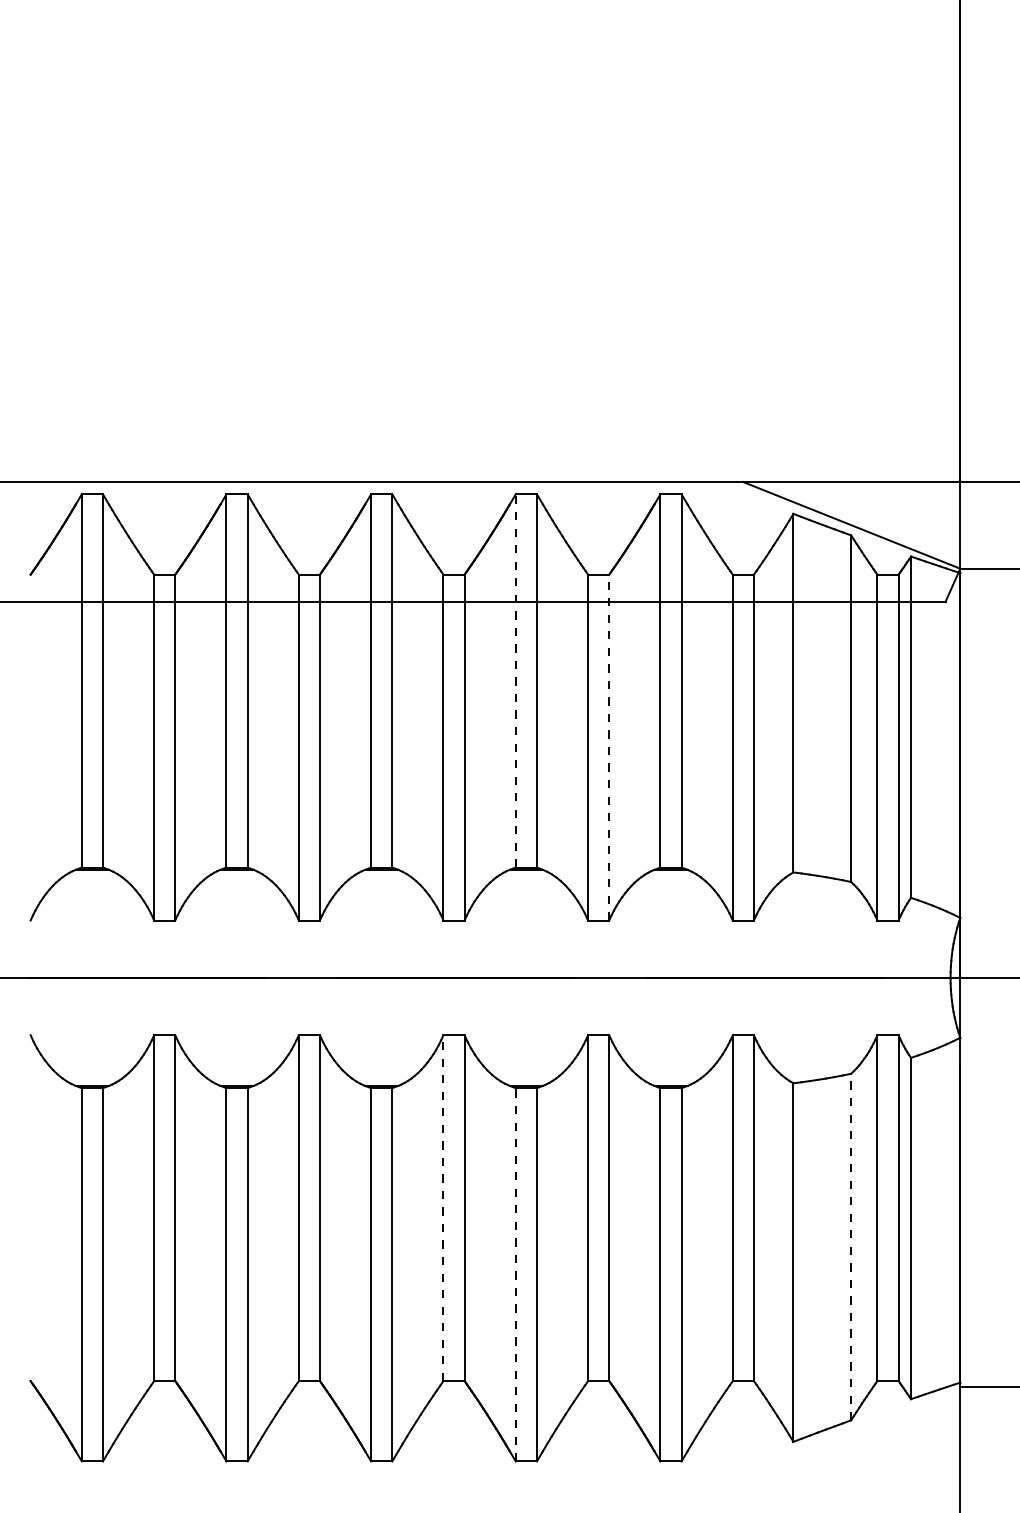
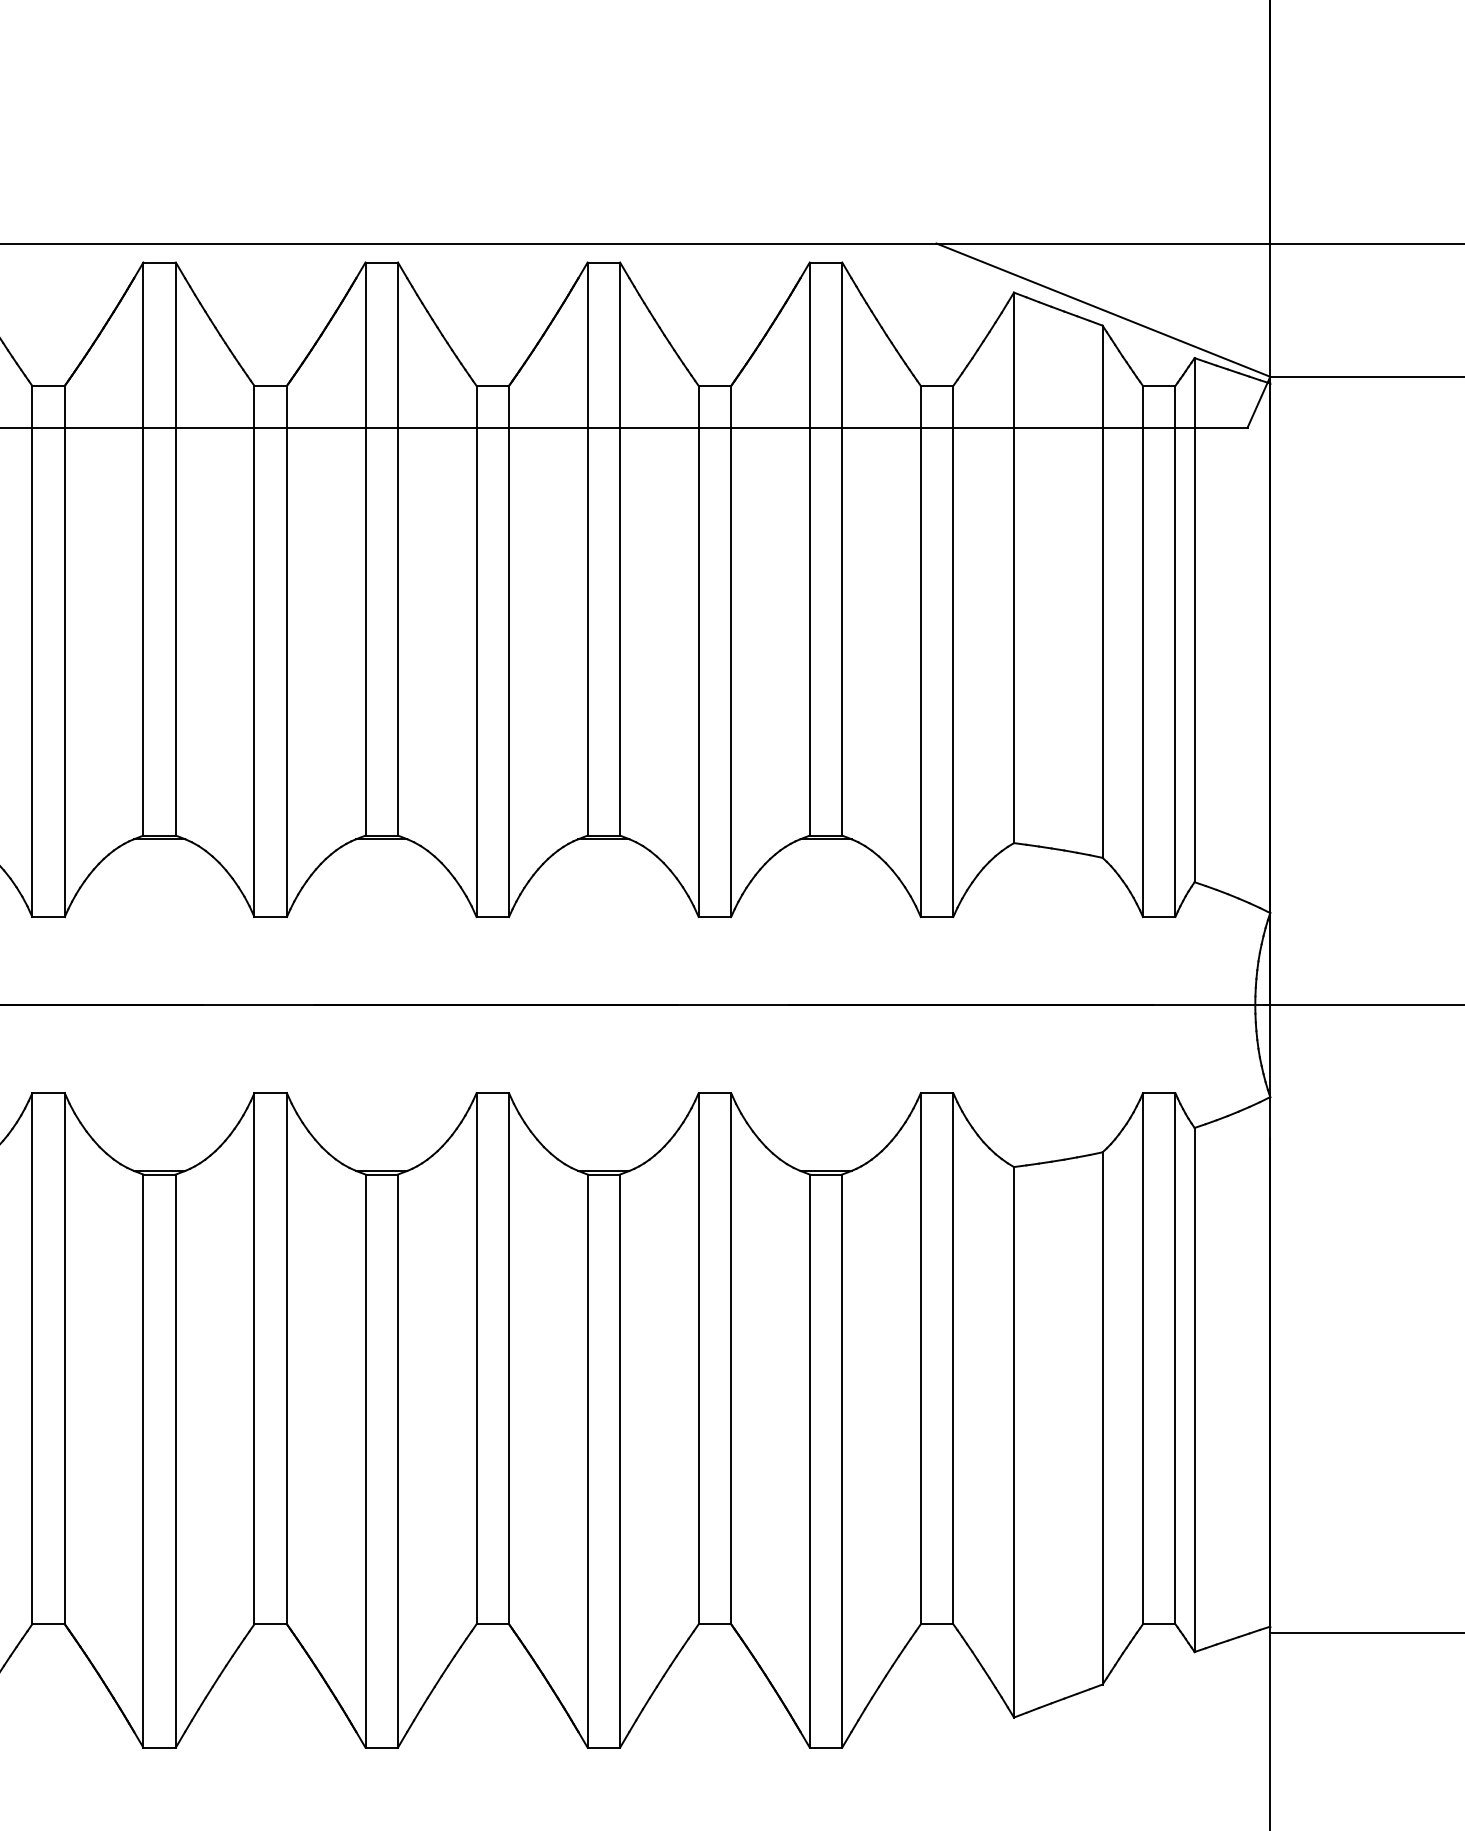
line: (515, 680) -> (587, 548), dashed -> solid
line: (609, 747) -> (731, 651), dashed -> solid
line: (443, 1208) -> (476, 1359), dashed -> solid
line: (851, 1246) -> (1103, 1417), dashed -> solid
line: (515, 1274) -> (587, 1460), dashed -> solid

